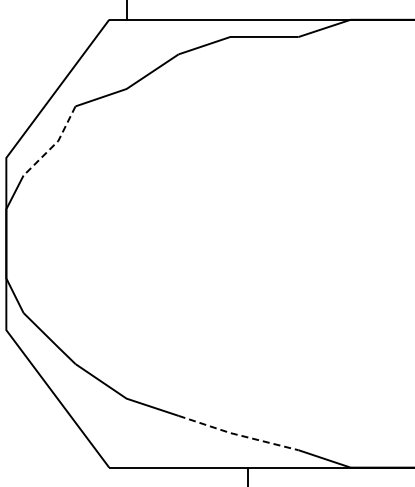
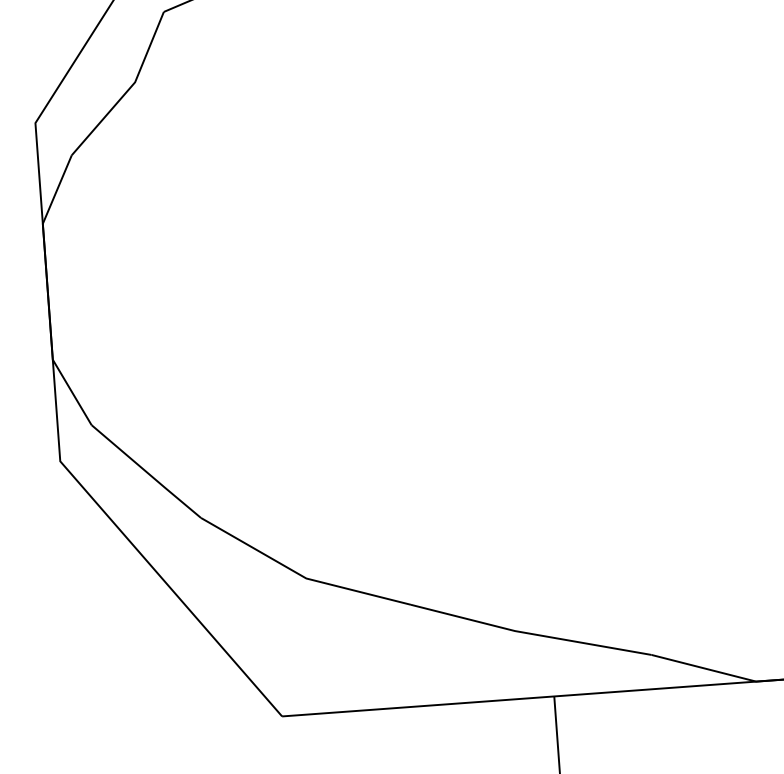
line: (54, 144) -> (128, 89), dashed -> solid
line: (238, 434) -> (531, 632), dashed -> solid

